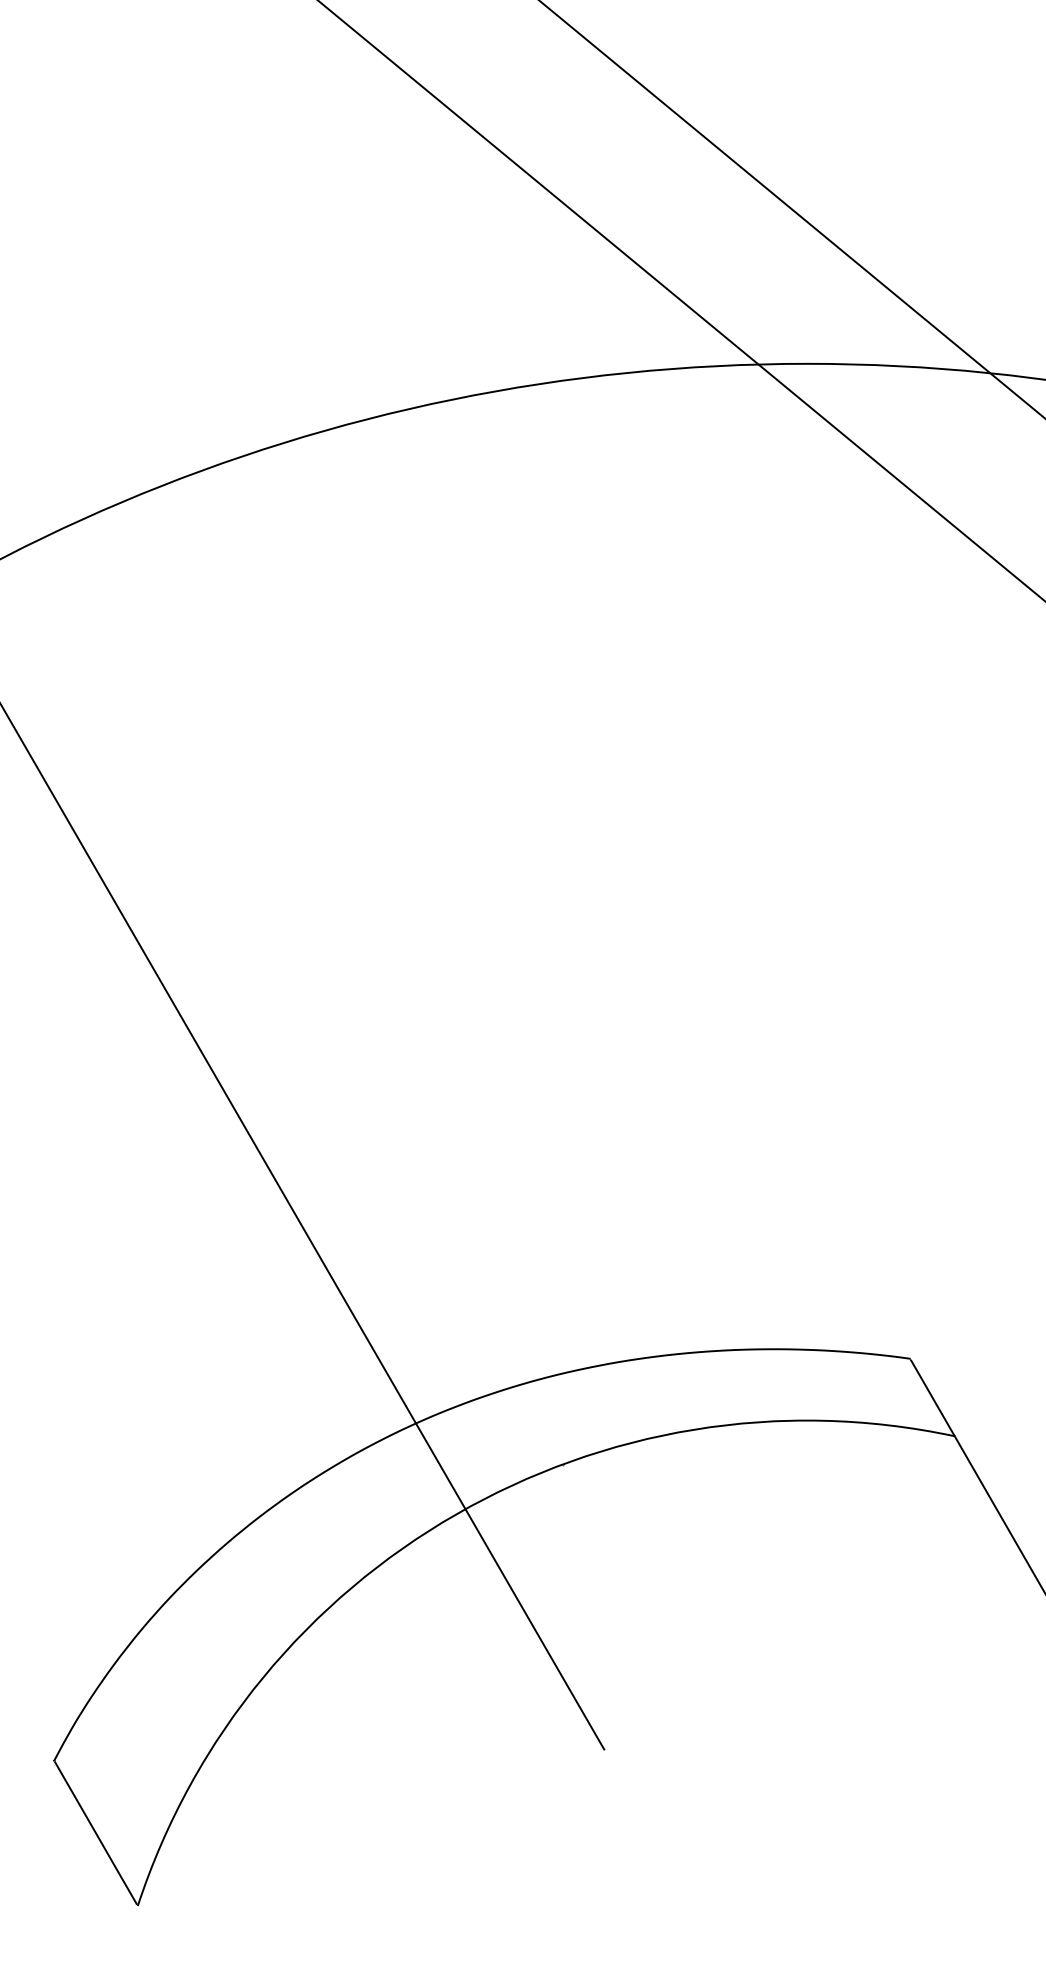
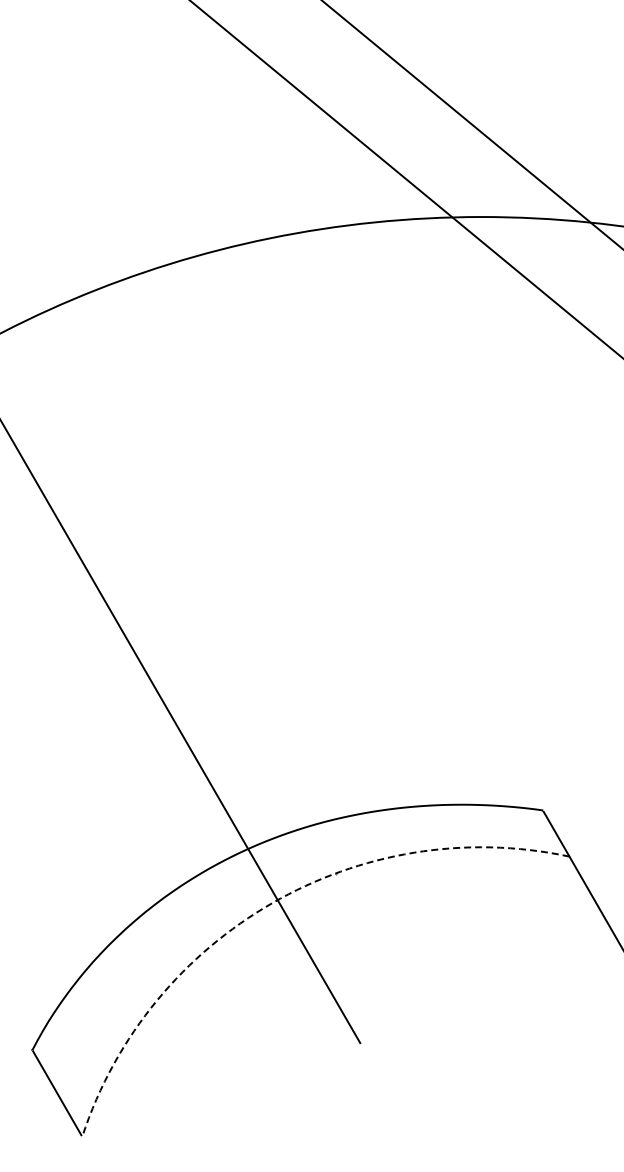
arc: (456, 1514) -> (272, 903), solid -> dashed

